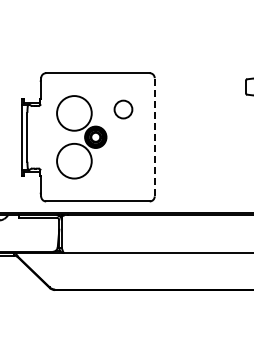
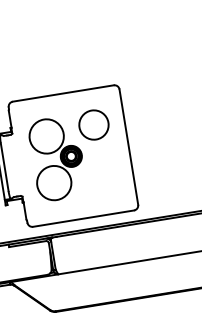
circle: (123, 109) -> (93, 124), size x1.67
line: (154, 136) -> (128, 146), dashed -> solid

